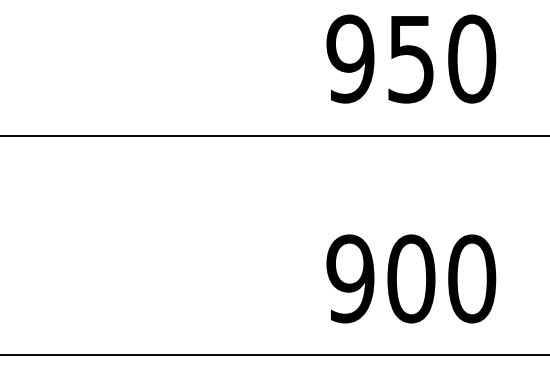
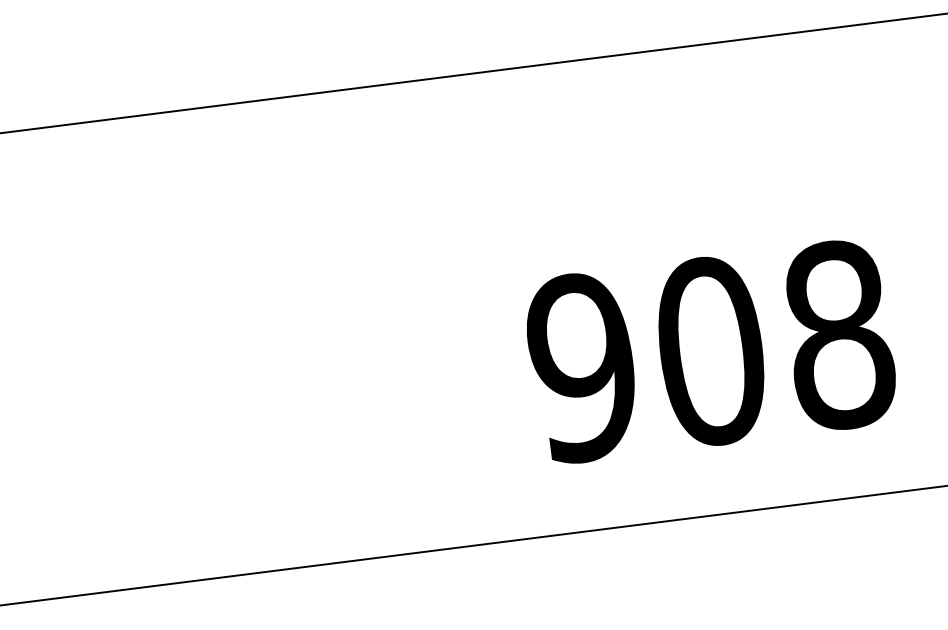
text: (472, 278) -> (840, 334), 900 -> 908

